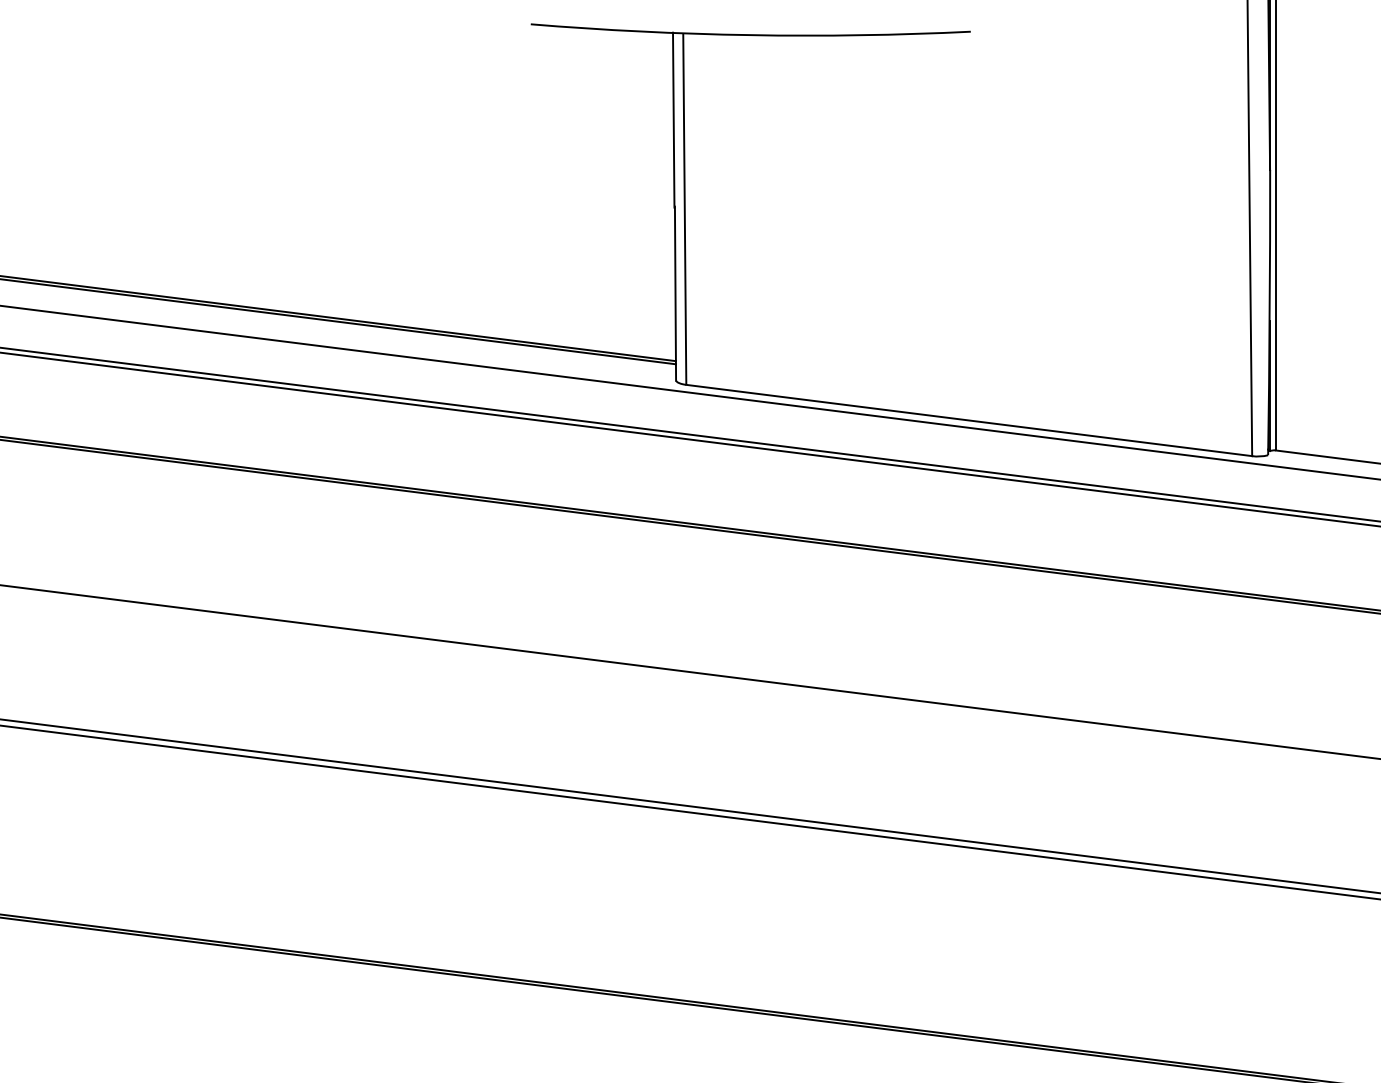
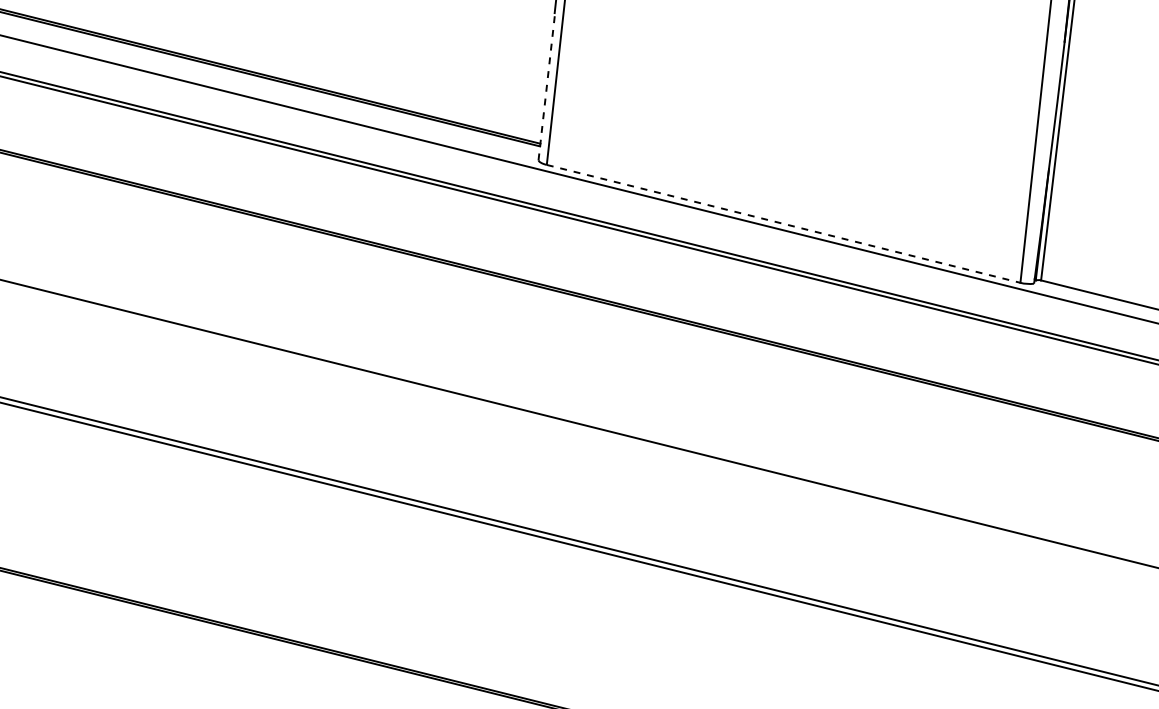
line: (675, 293) -> (546, 86), solid -> dashed
line: (969, 420) -> (783, 223), solid -> dashed

